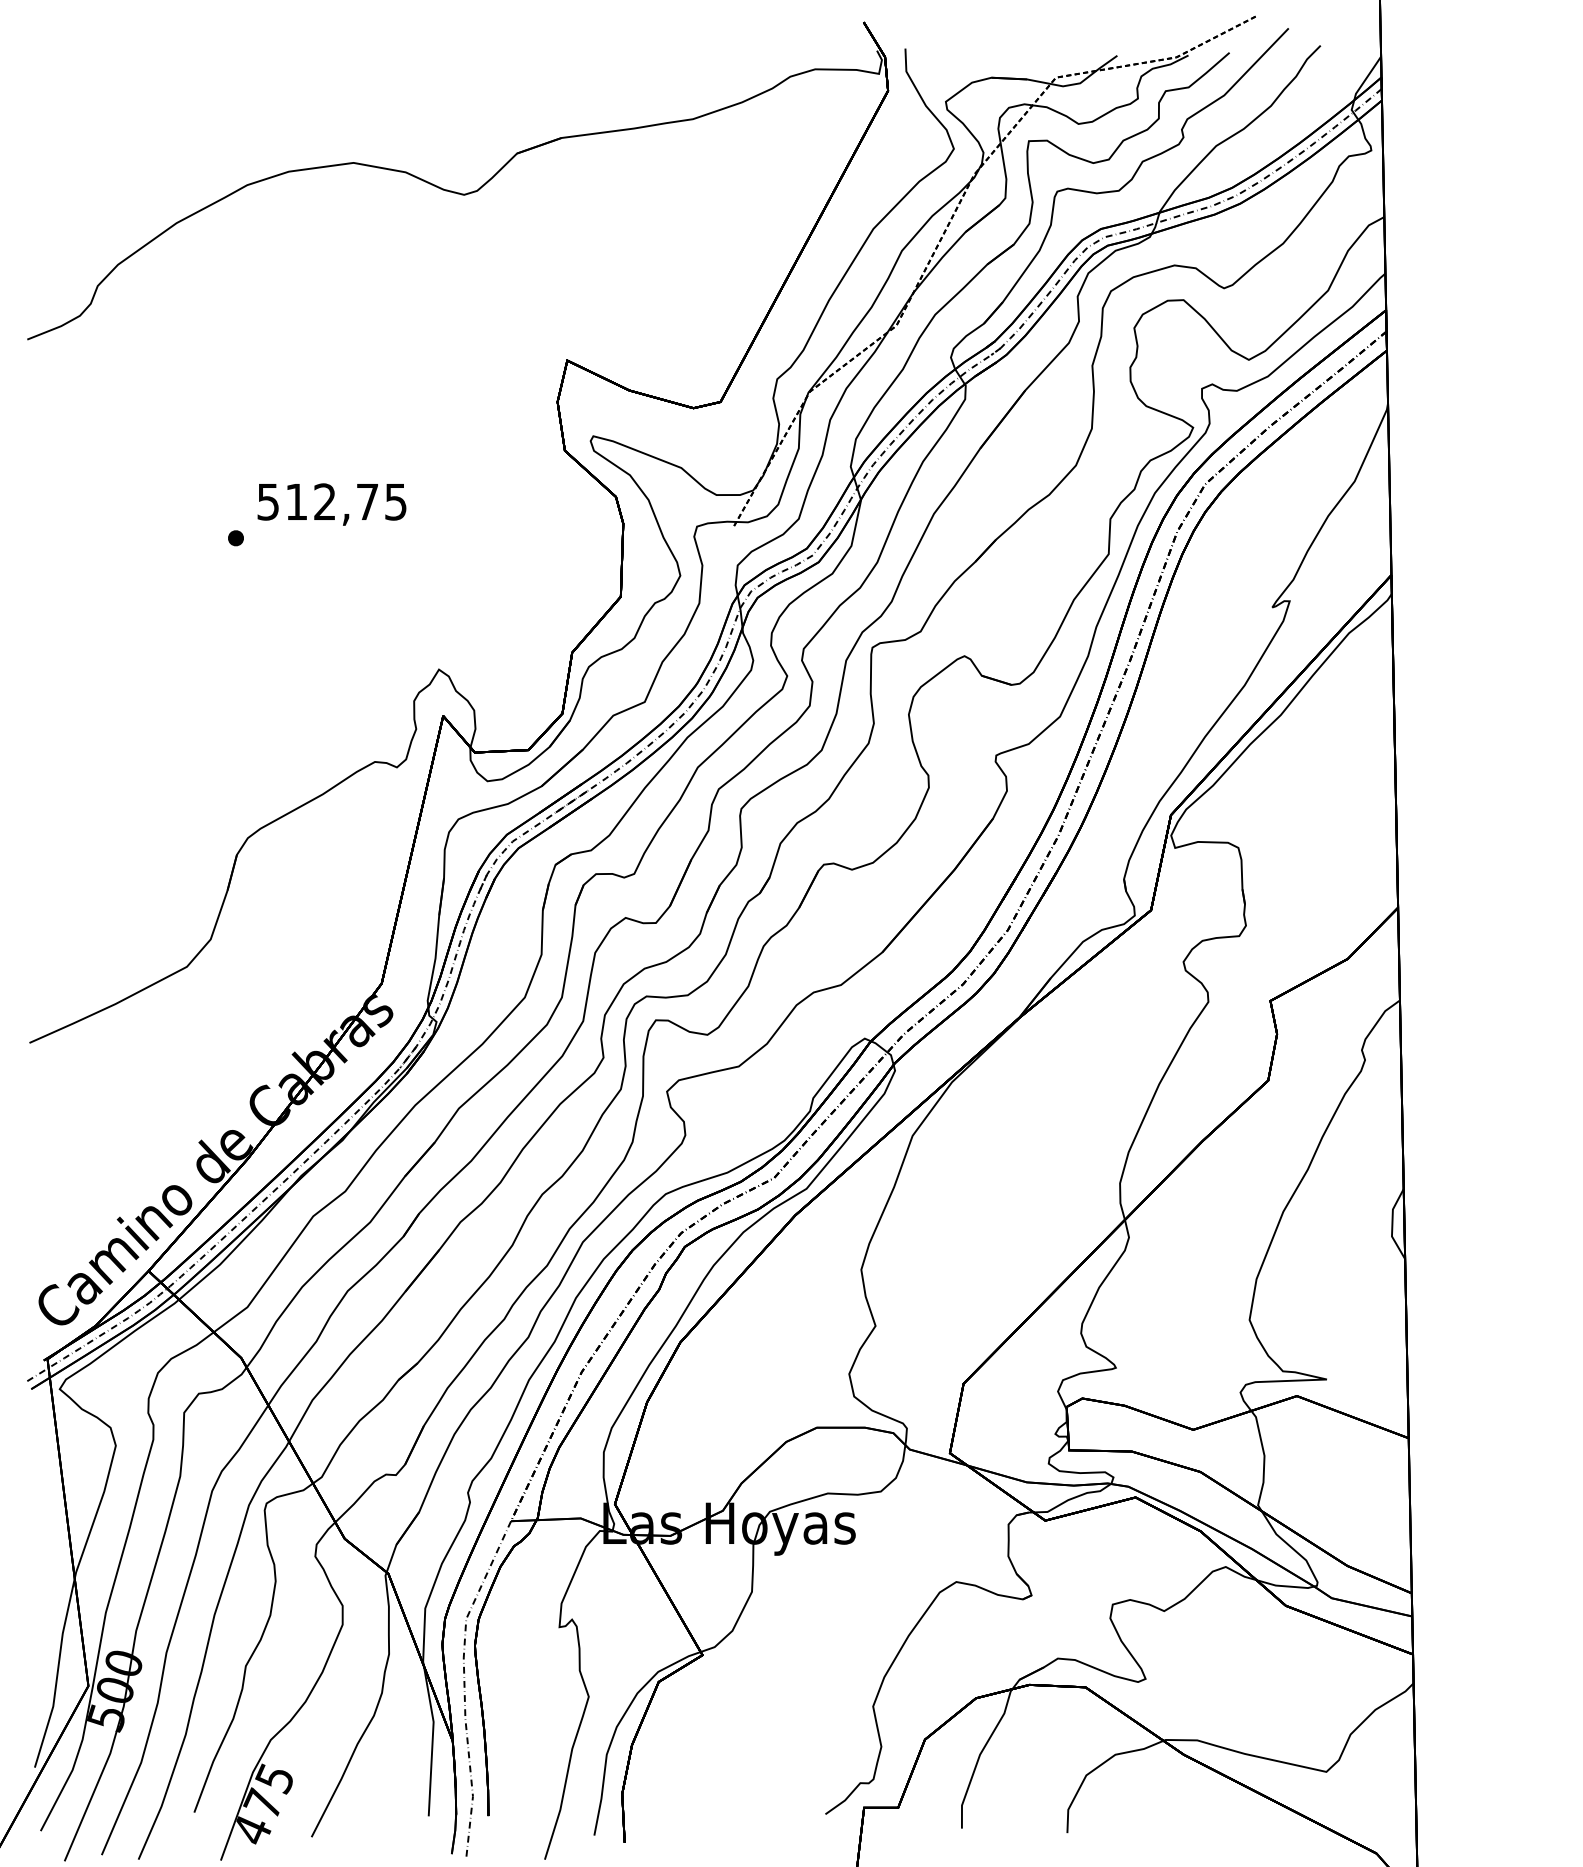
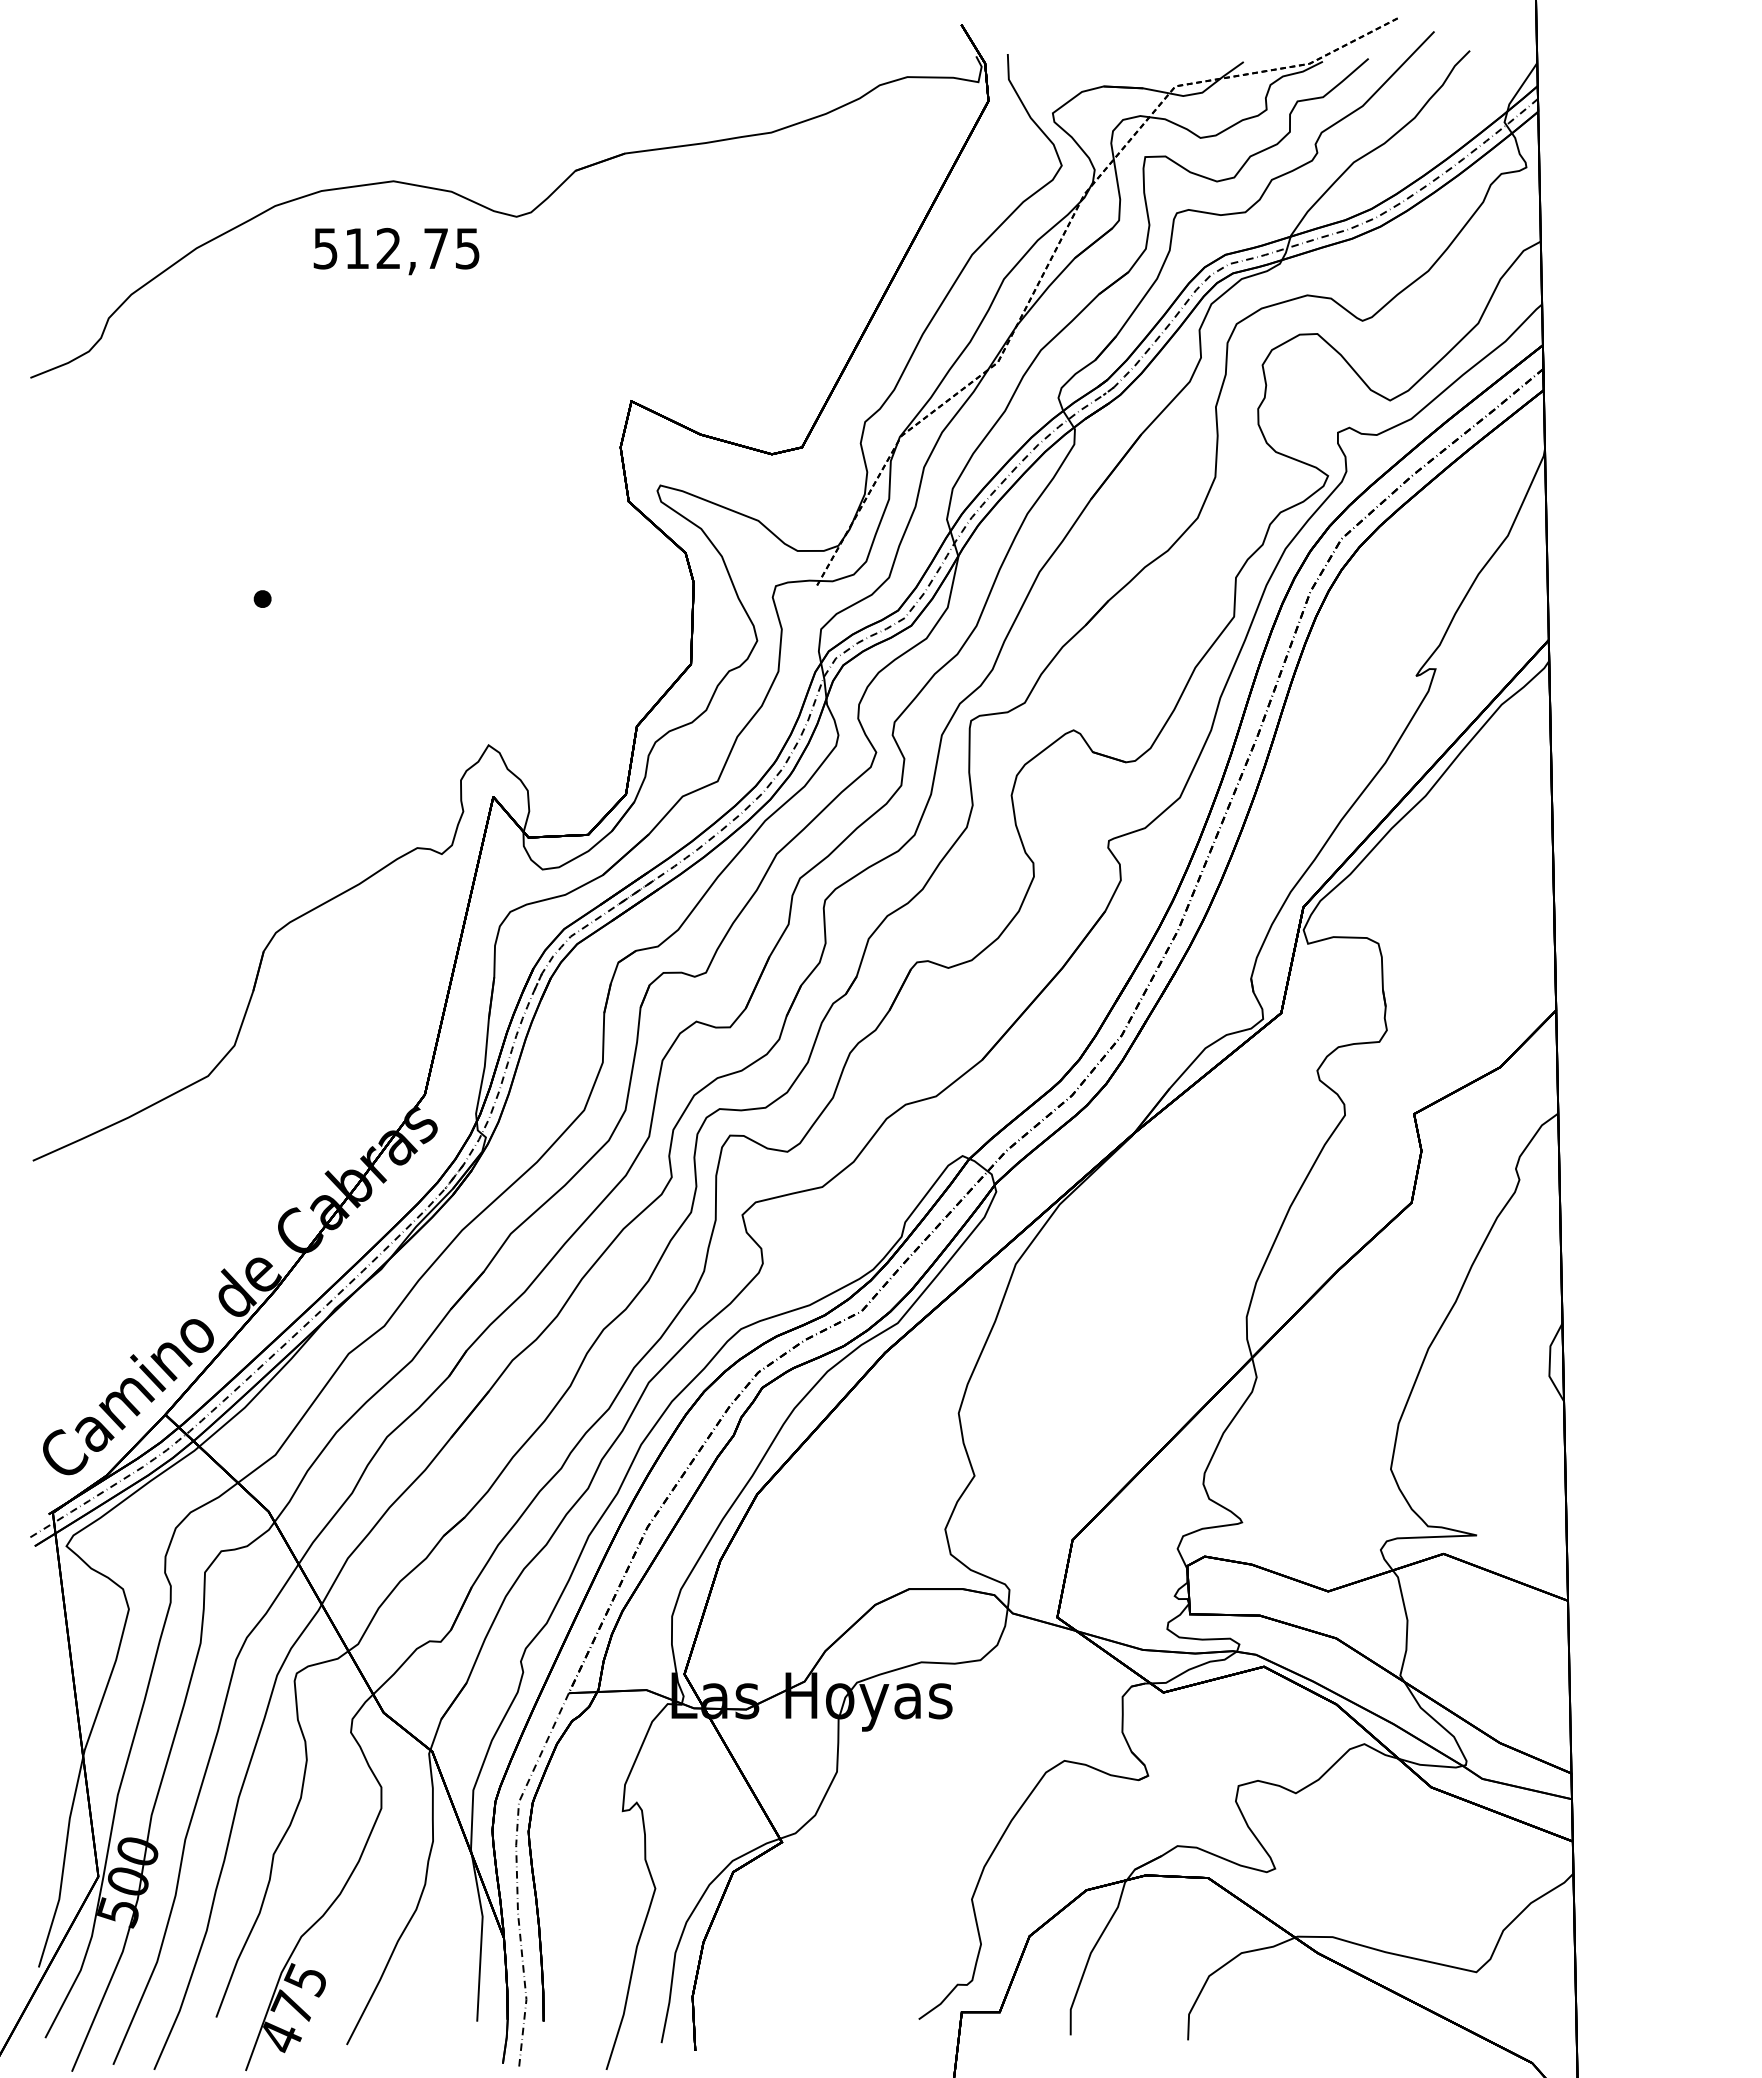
text: (331, 504) -> (396, 251), moved

